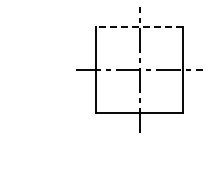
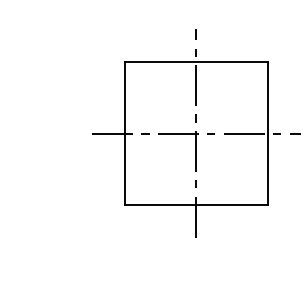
line: (139, 26) -> (196, 62), dashed -> solid

